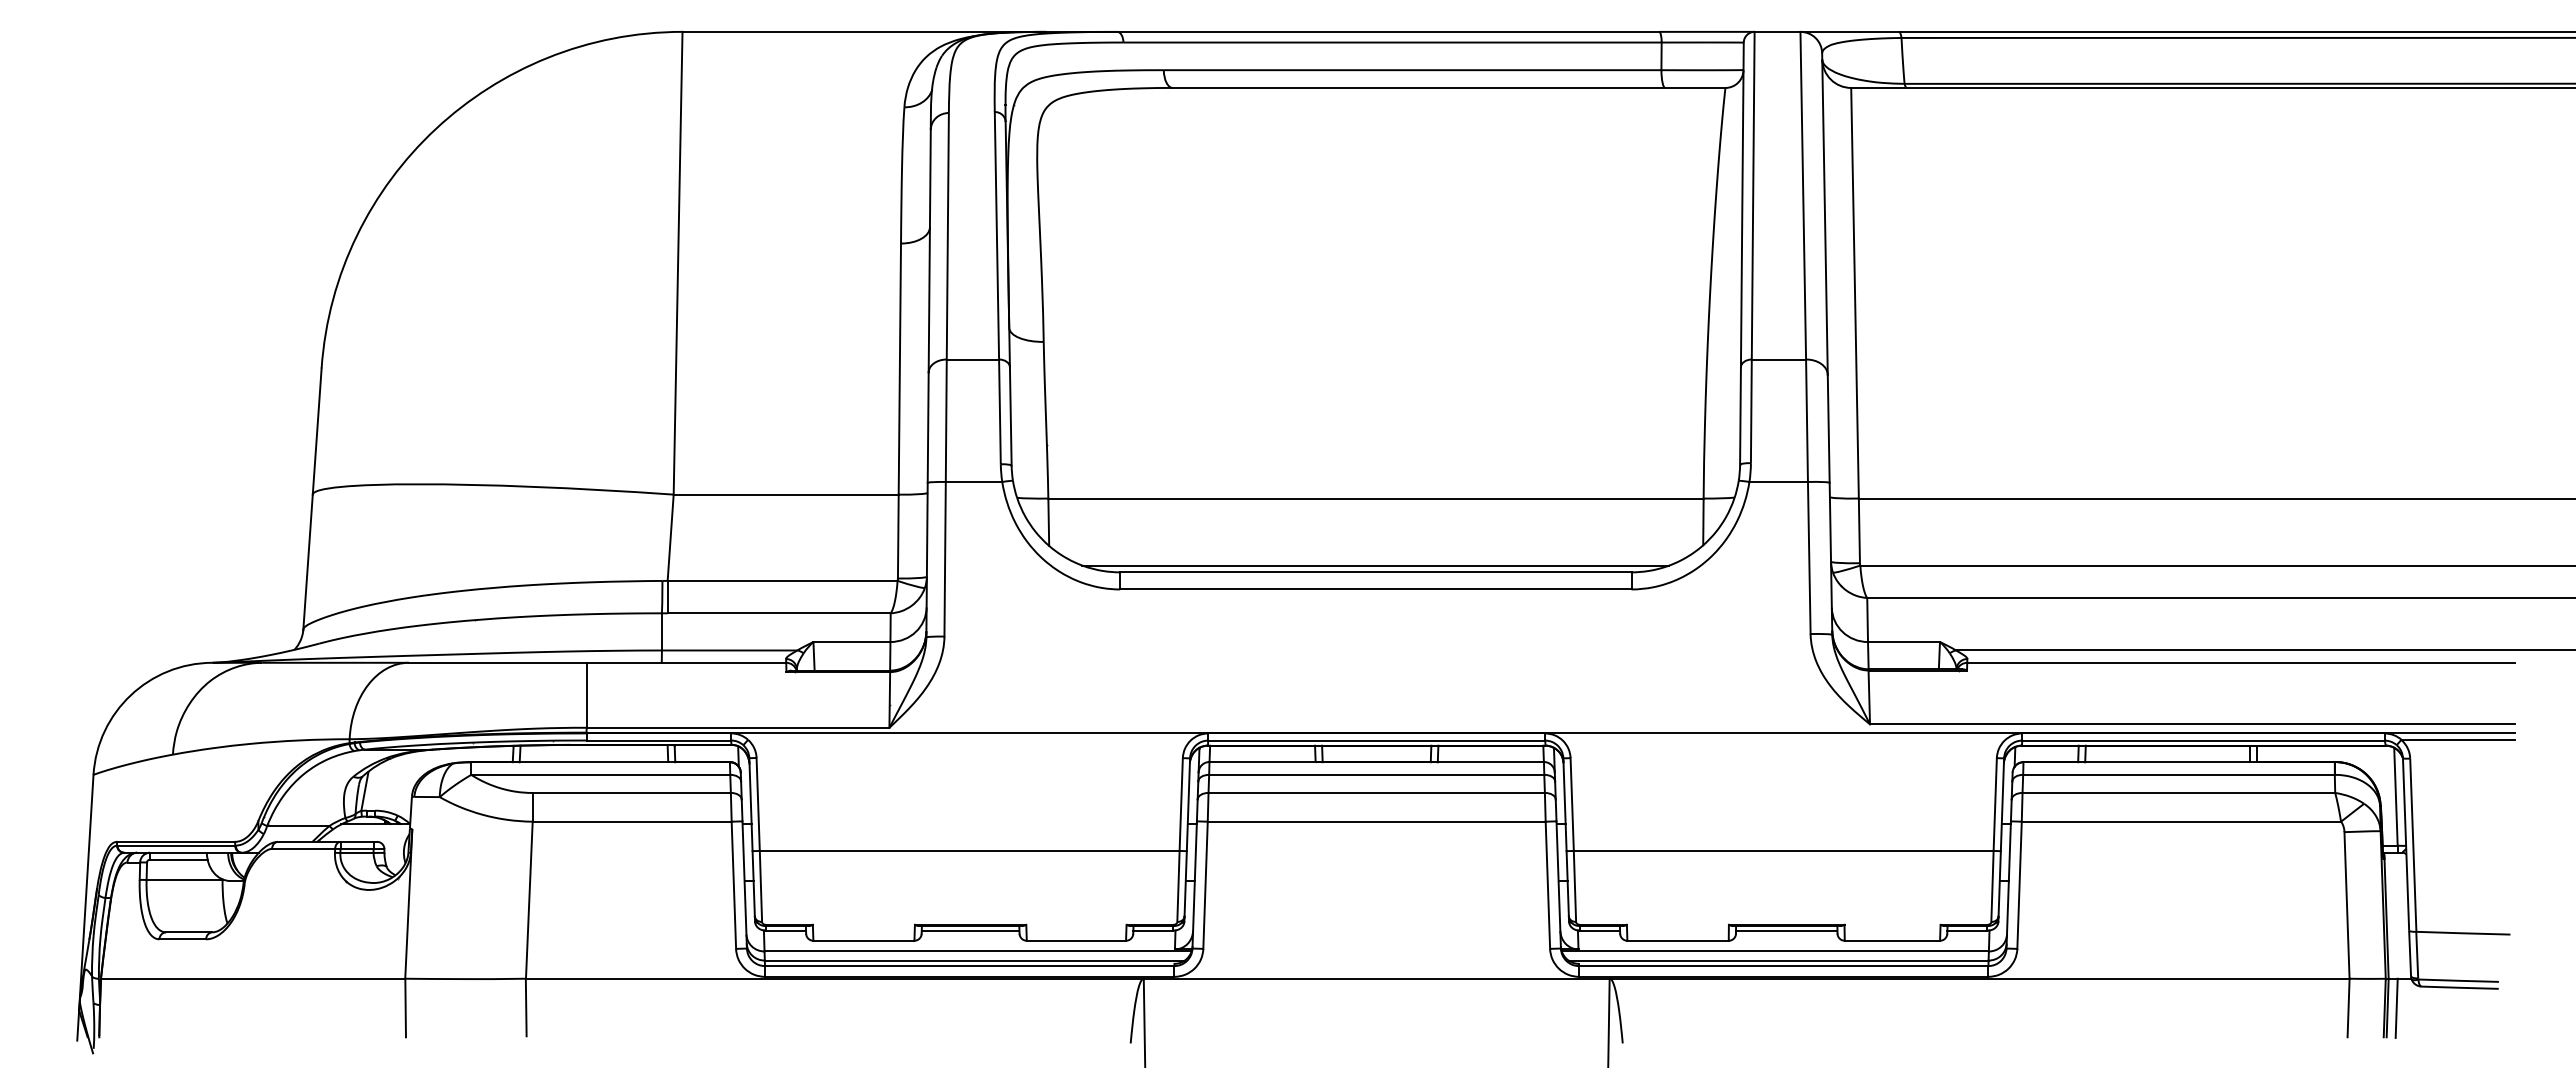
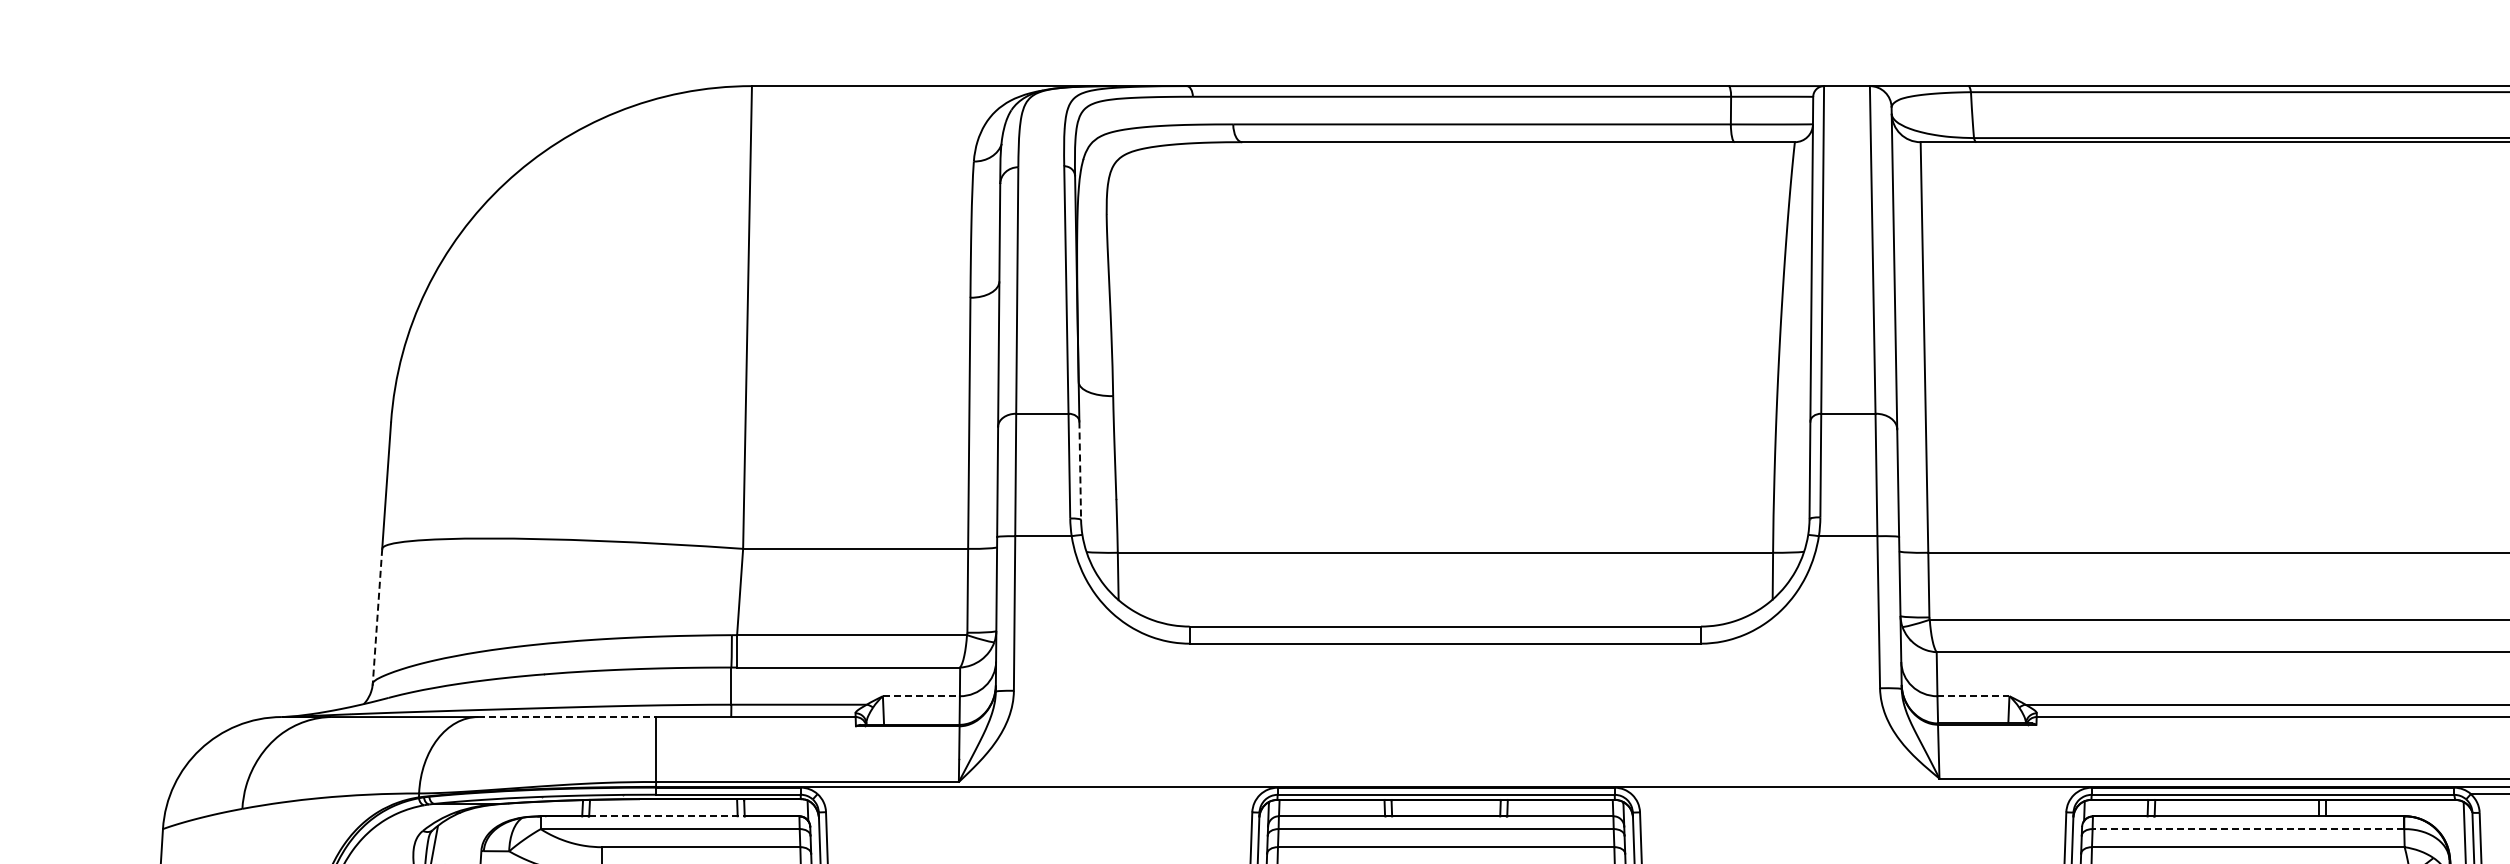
line: (1010, 416) -> (1079, 470), solid -> dashed
line: (308, 562) -> (377, 616), solid -> dashed
line: (1375, 565) -> (1444, 619), removed
line: (851, 642) -> (920, 696), solid -> dashed
line: (1904, 642) -> (1973, 696), solid -> dashed
line: (497, 662) -> (566, 716), solid -> dashed
line: (597, 762) -> (666, 816), solid -> dashed
line: (2178, 774) -> (2247, 828), solid -> dashed

